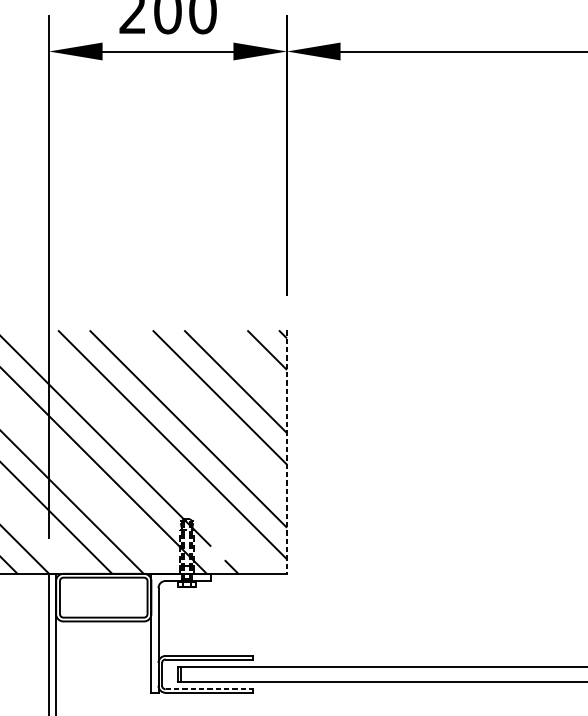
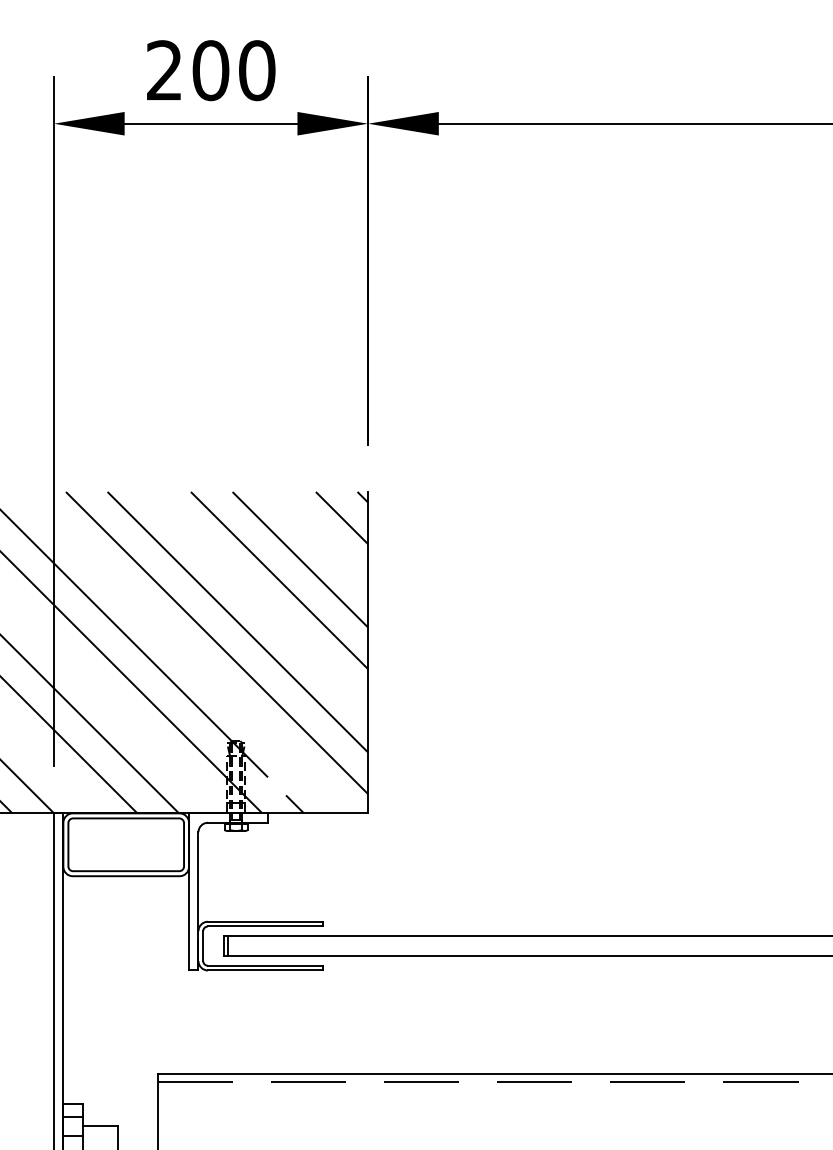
line: (287, 451) -> (368, 652), dashed -> solid
line: (209, 689) -> (265, 965), dashed -> solid

